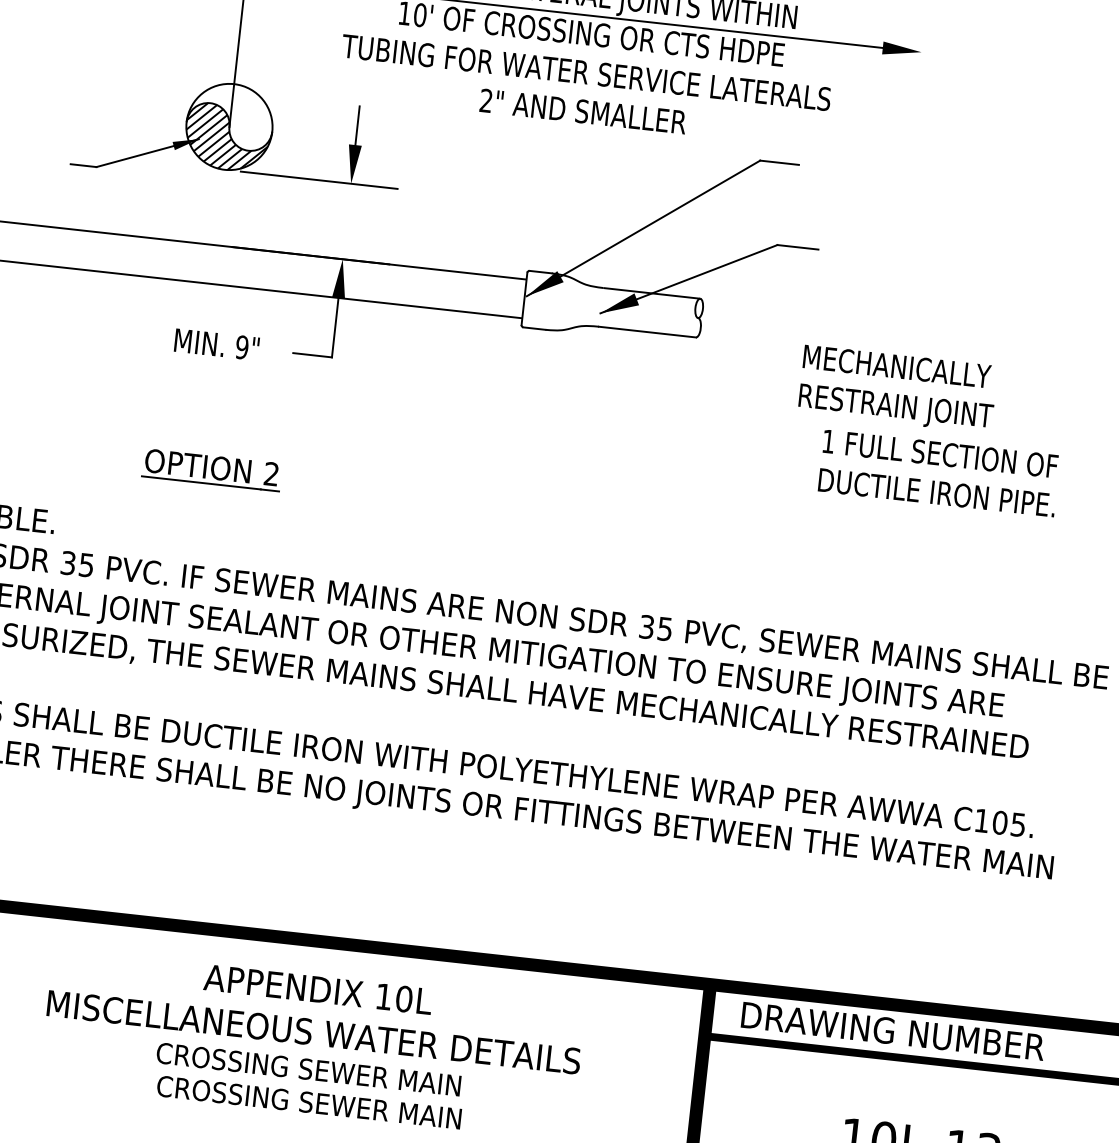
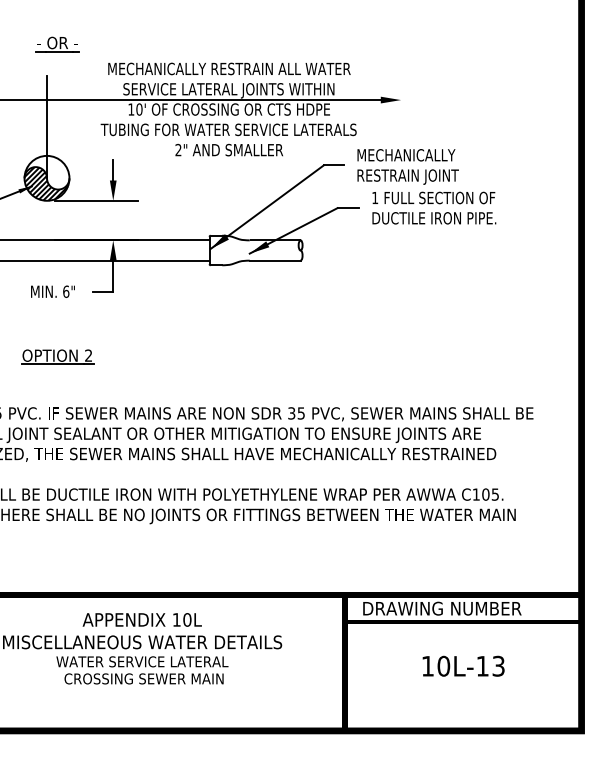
text: (242, 346) -> (66, 291), 9" -> 6"
text: (928, 430) -> (426, 186), moved
text: (309, 1068) -> (142, 661), CROSSING SEWER MAIN -> WATER SERVICE LATERAL

